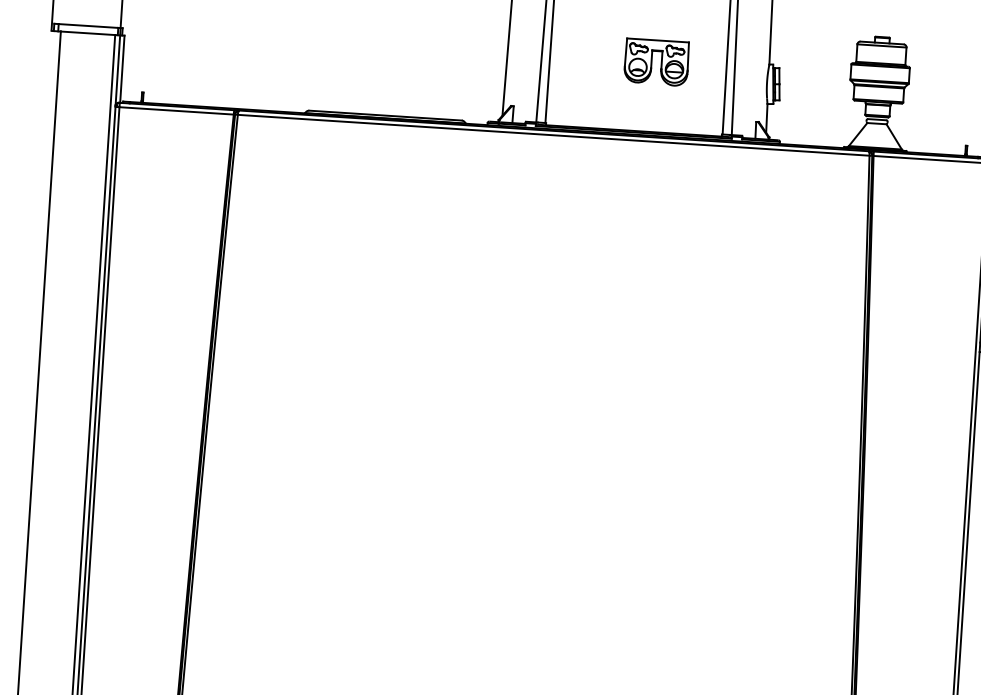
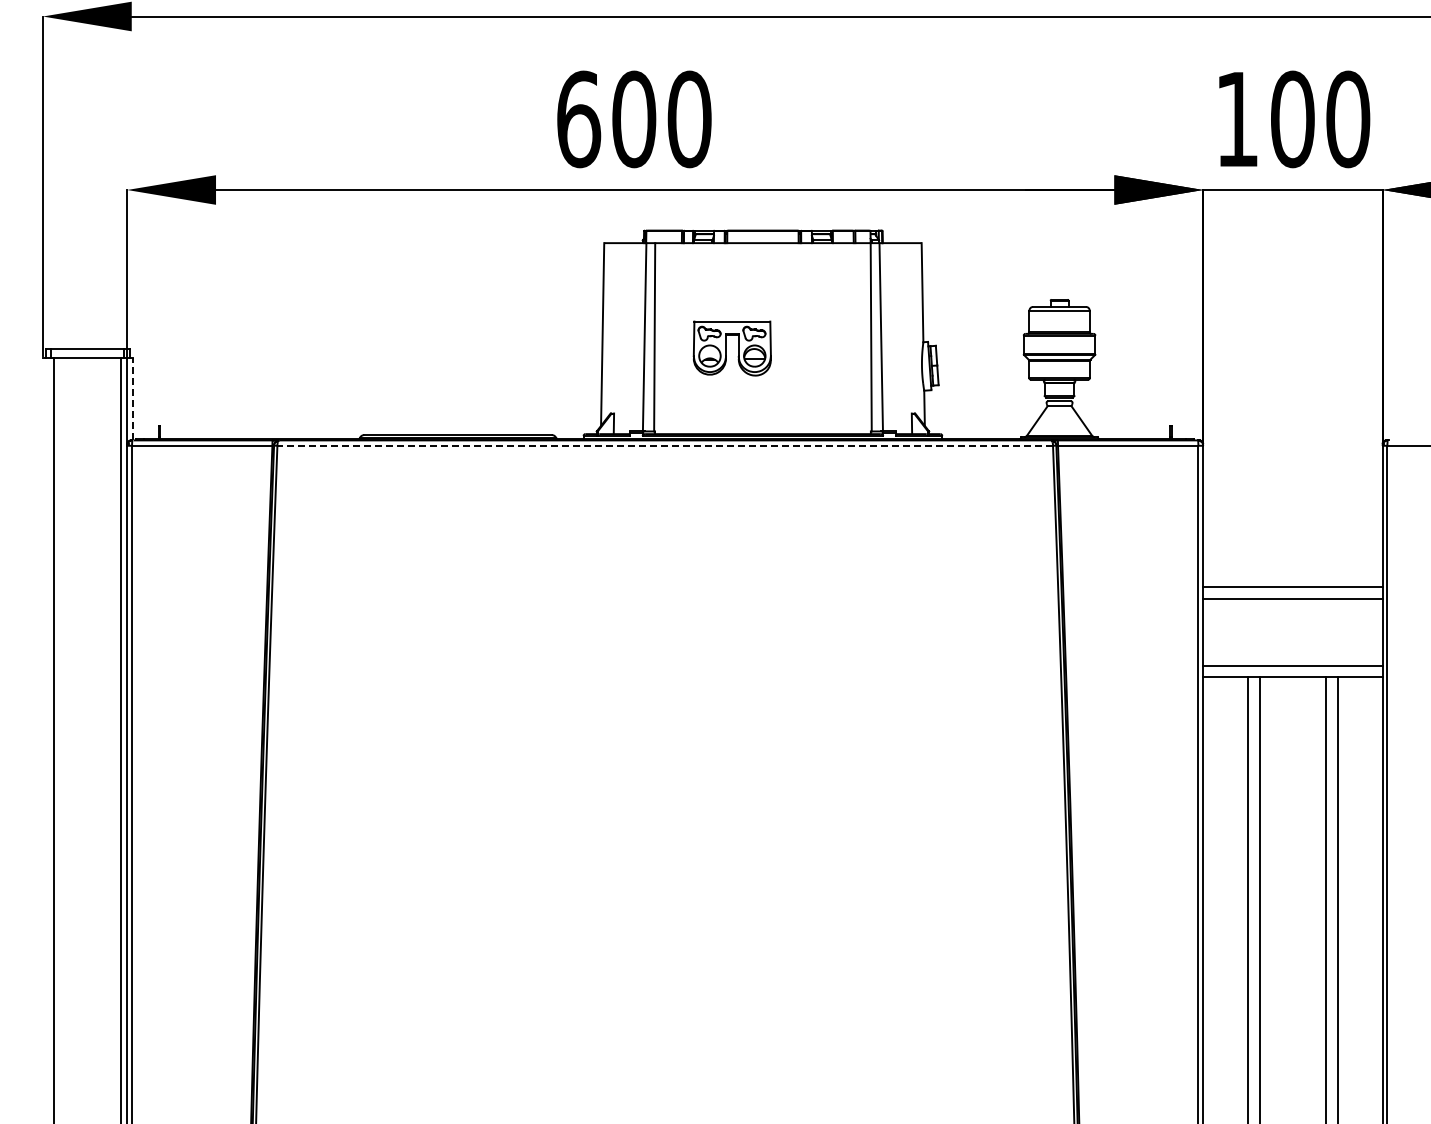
part: (655, 62) -> (731, 348), moved
line: (122, 68) -> (132, 398), solid -> dashed
line: (553, 135) -> (665, 445), solid -> dashed

